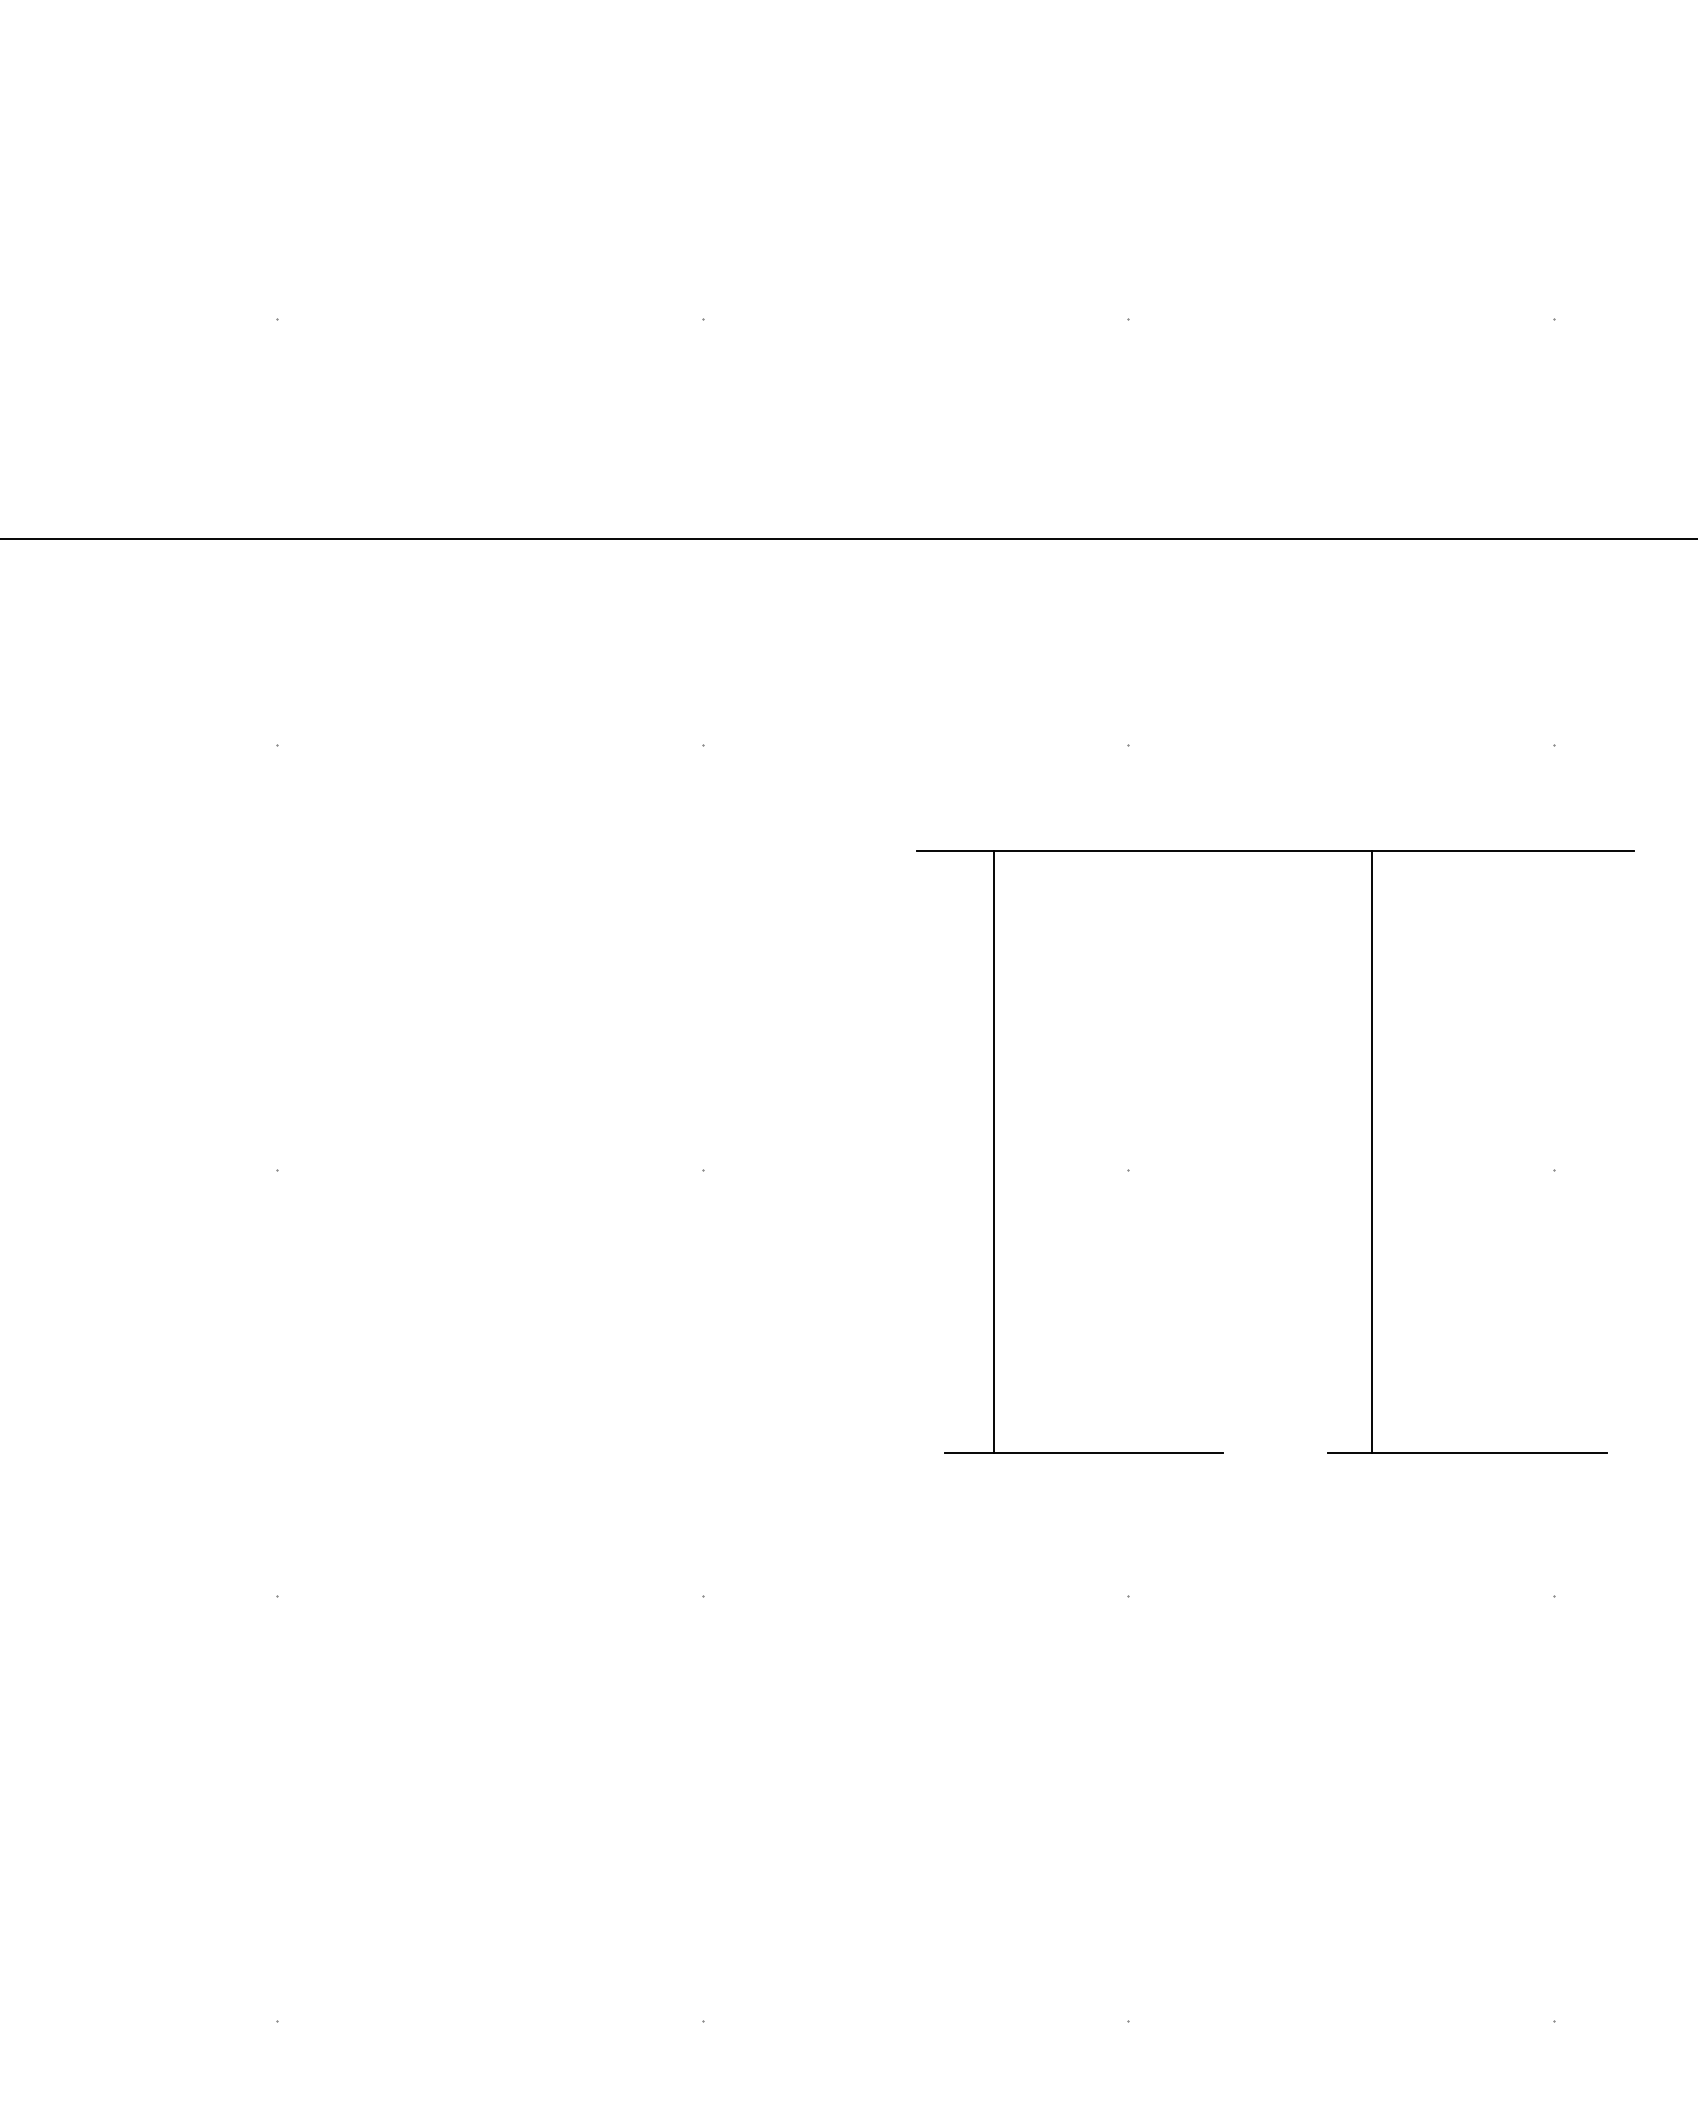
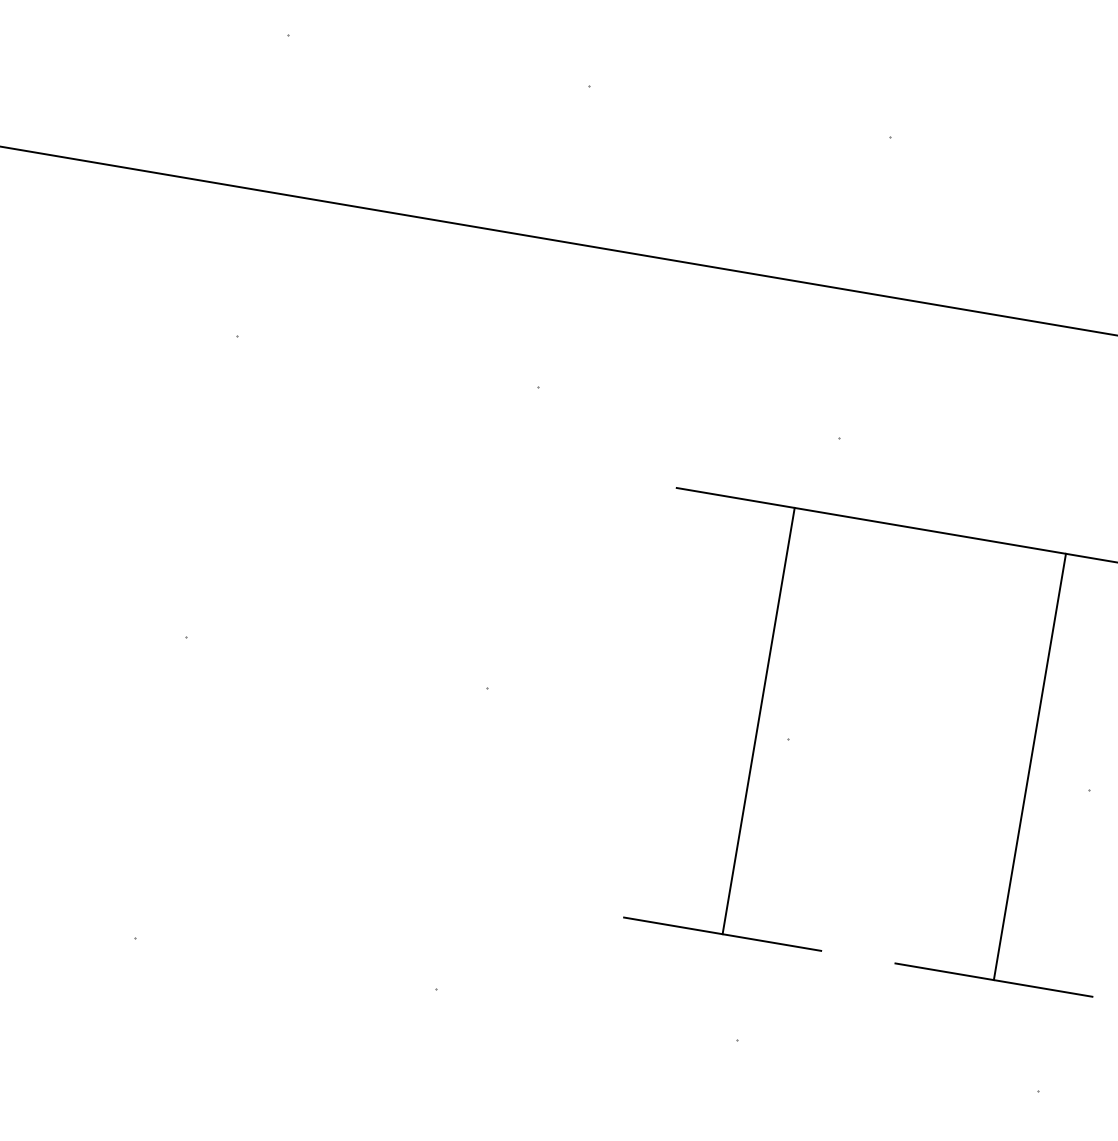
line: (993, 1151) -> (758, 720), moved
line: (1372, 1151) -> (1030, 766), moved

